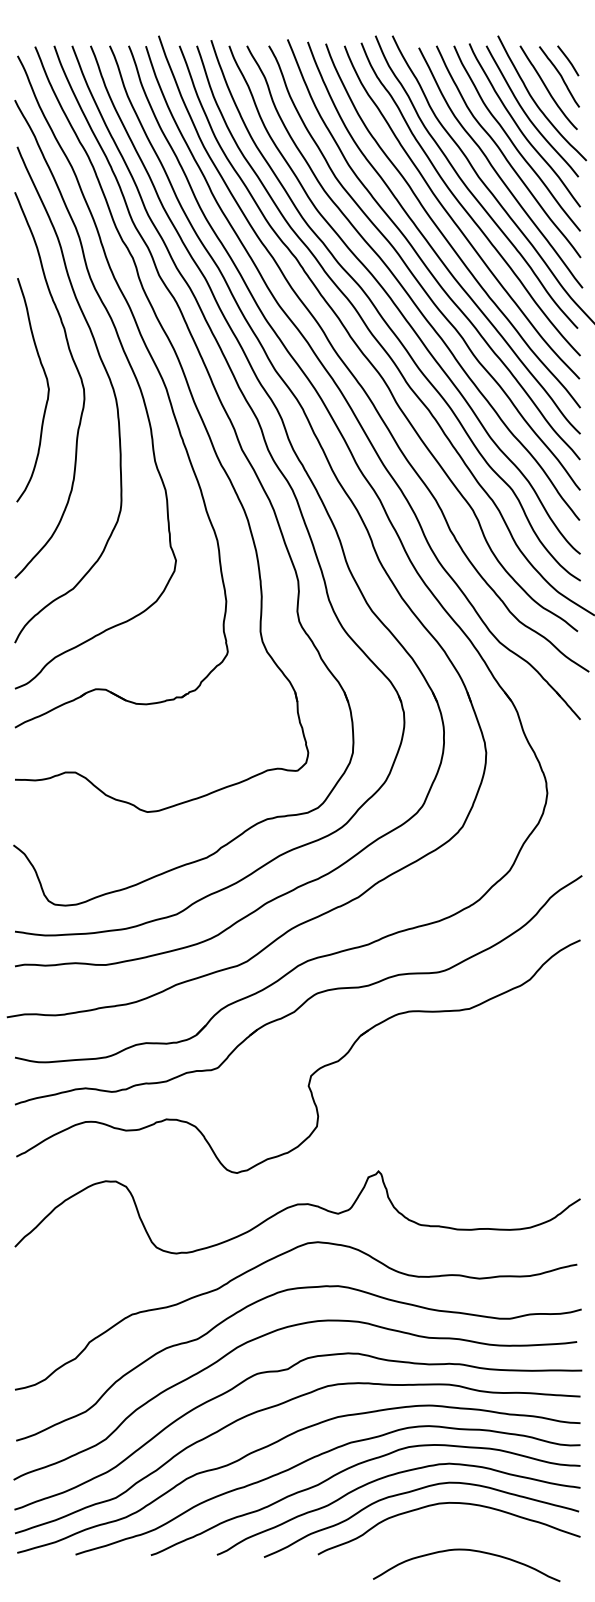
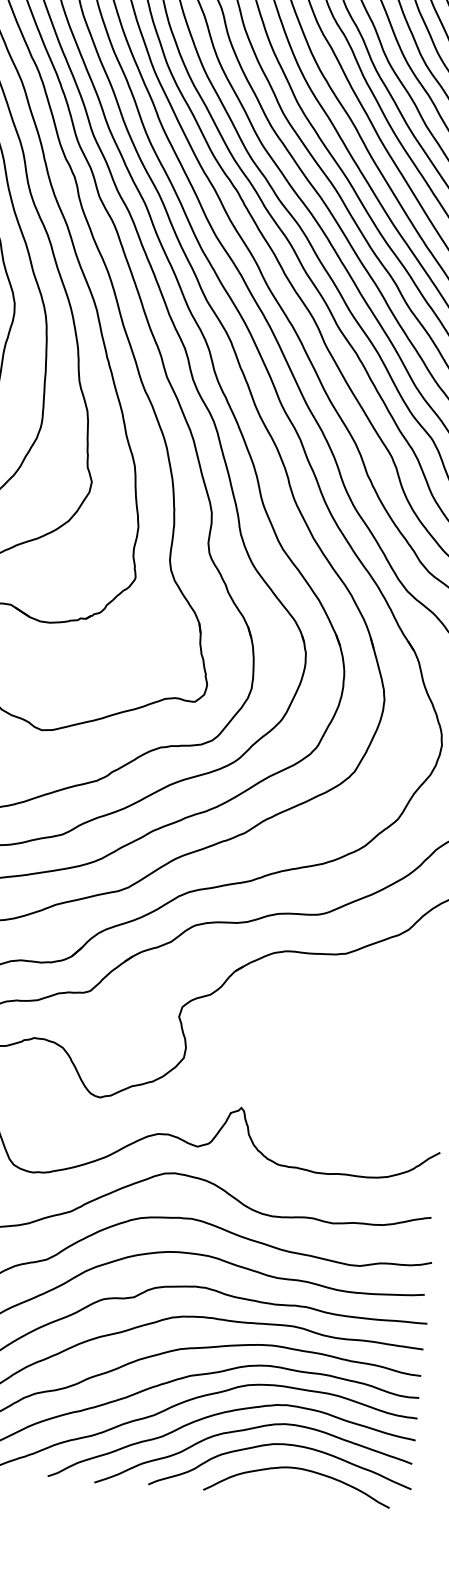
curve: (471, 1551) -> (303, 1470), moved

